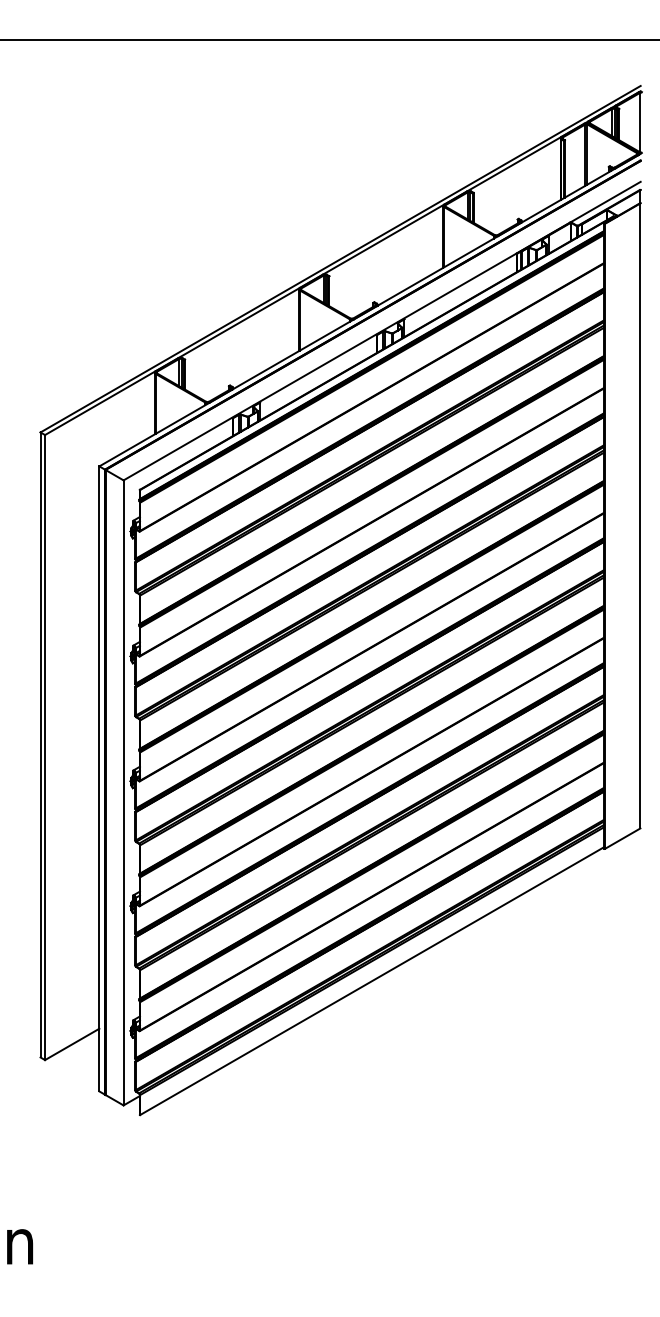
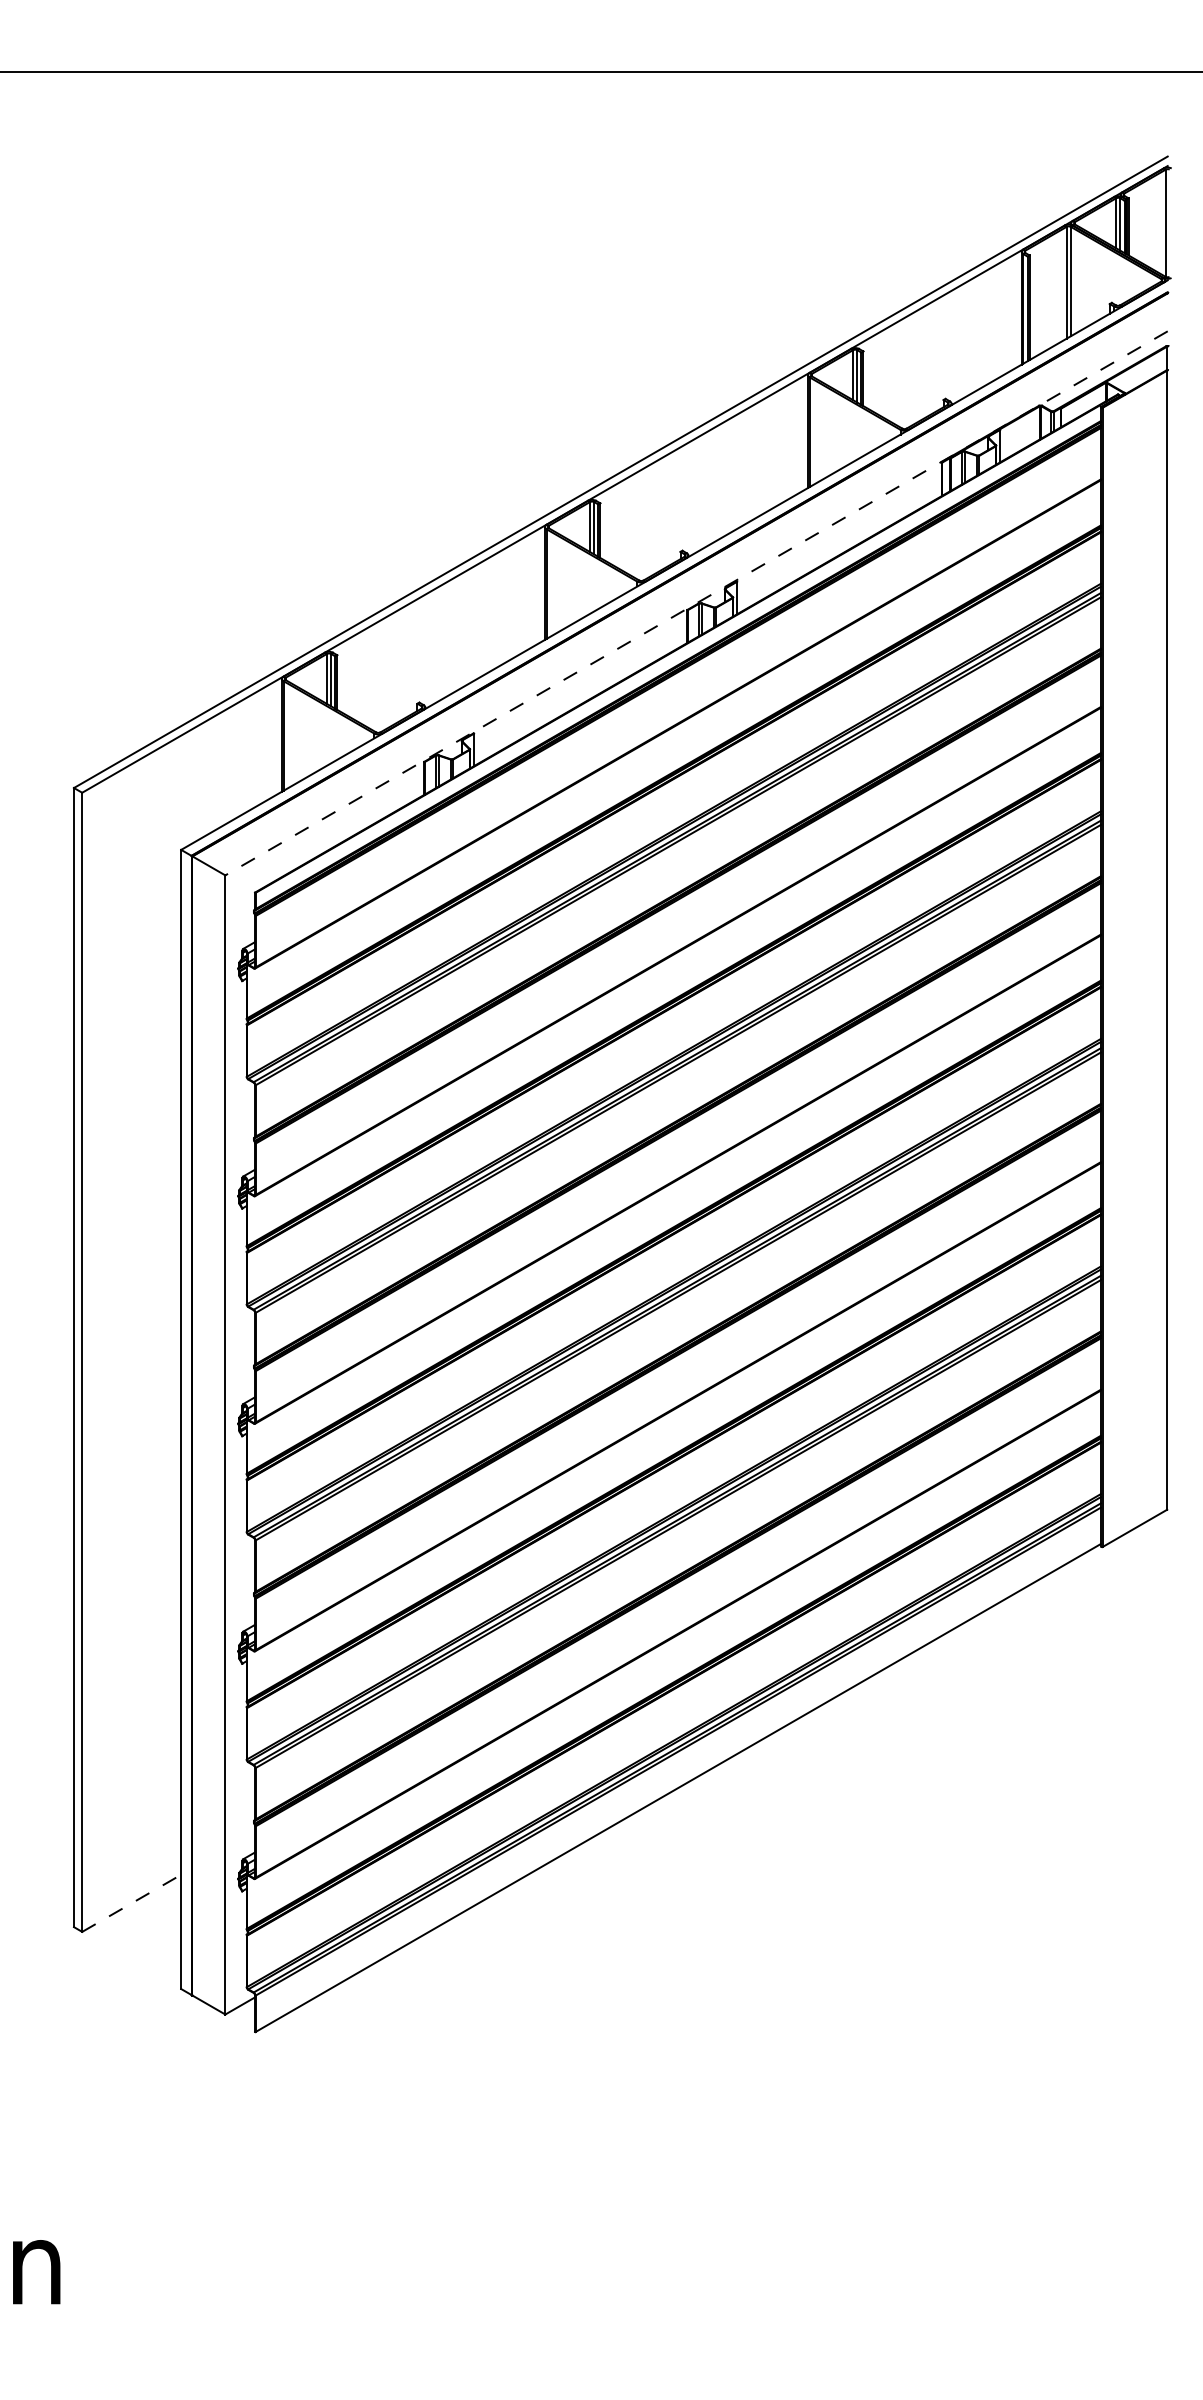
line: (382, 331) -> (697, 604), solid -> dashed
line: (72, 1044) -> (132, 1903), solid -> dashed

